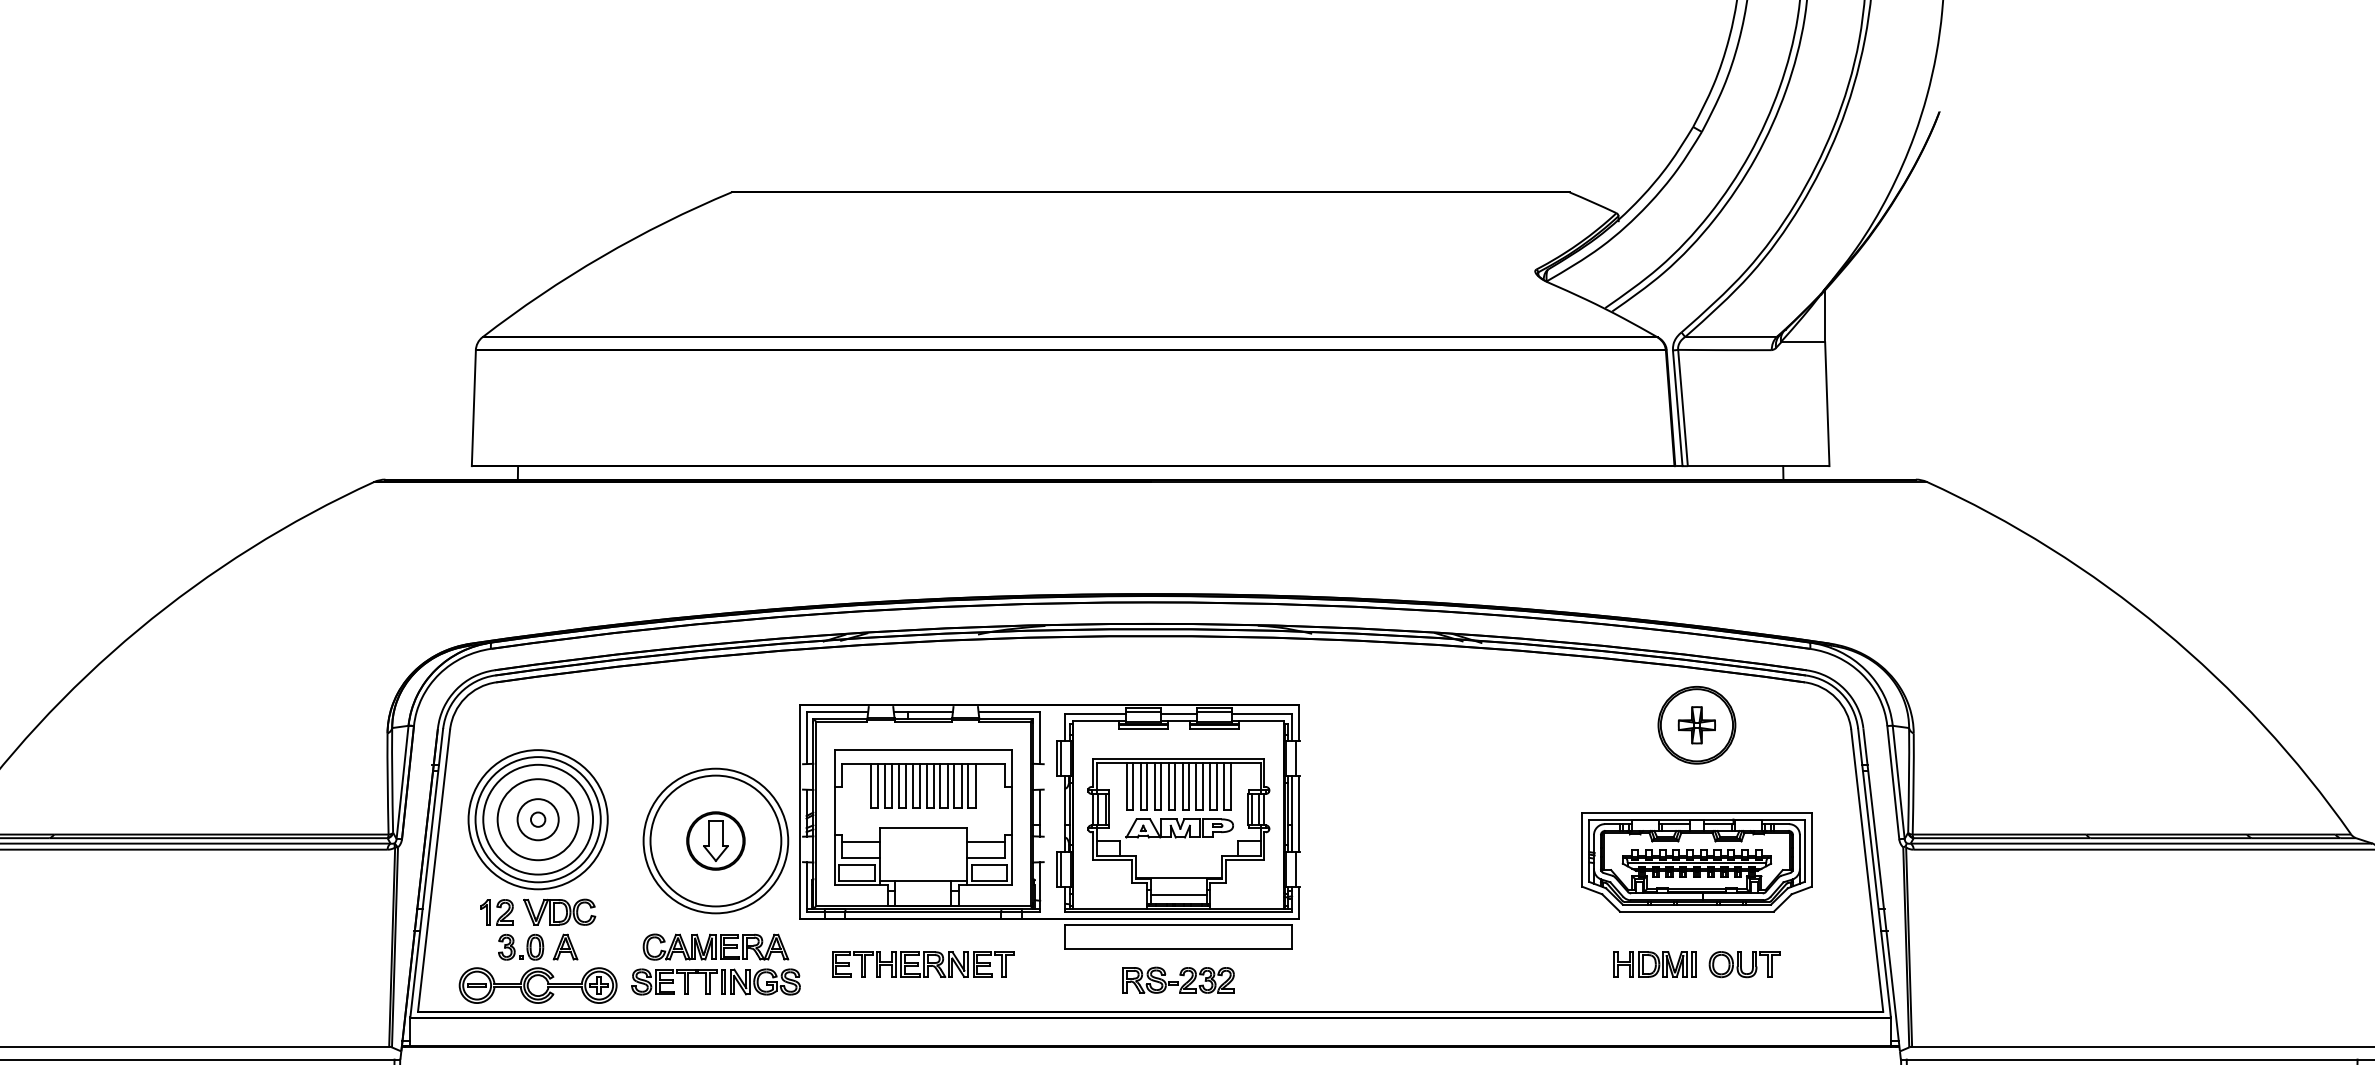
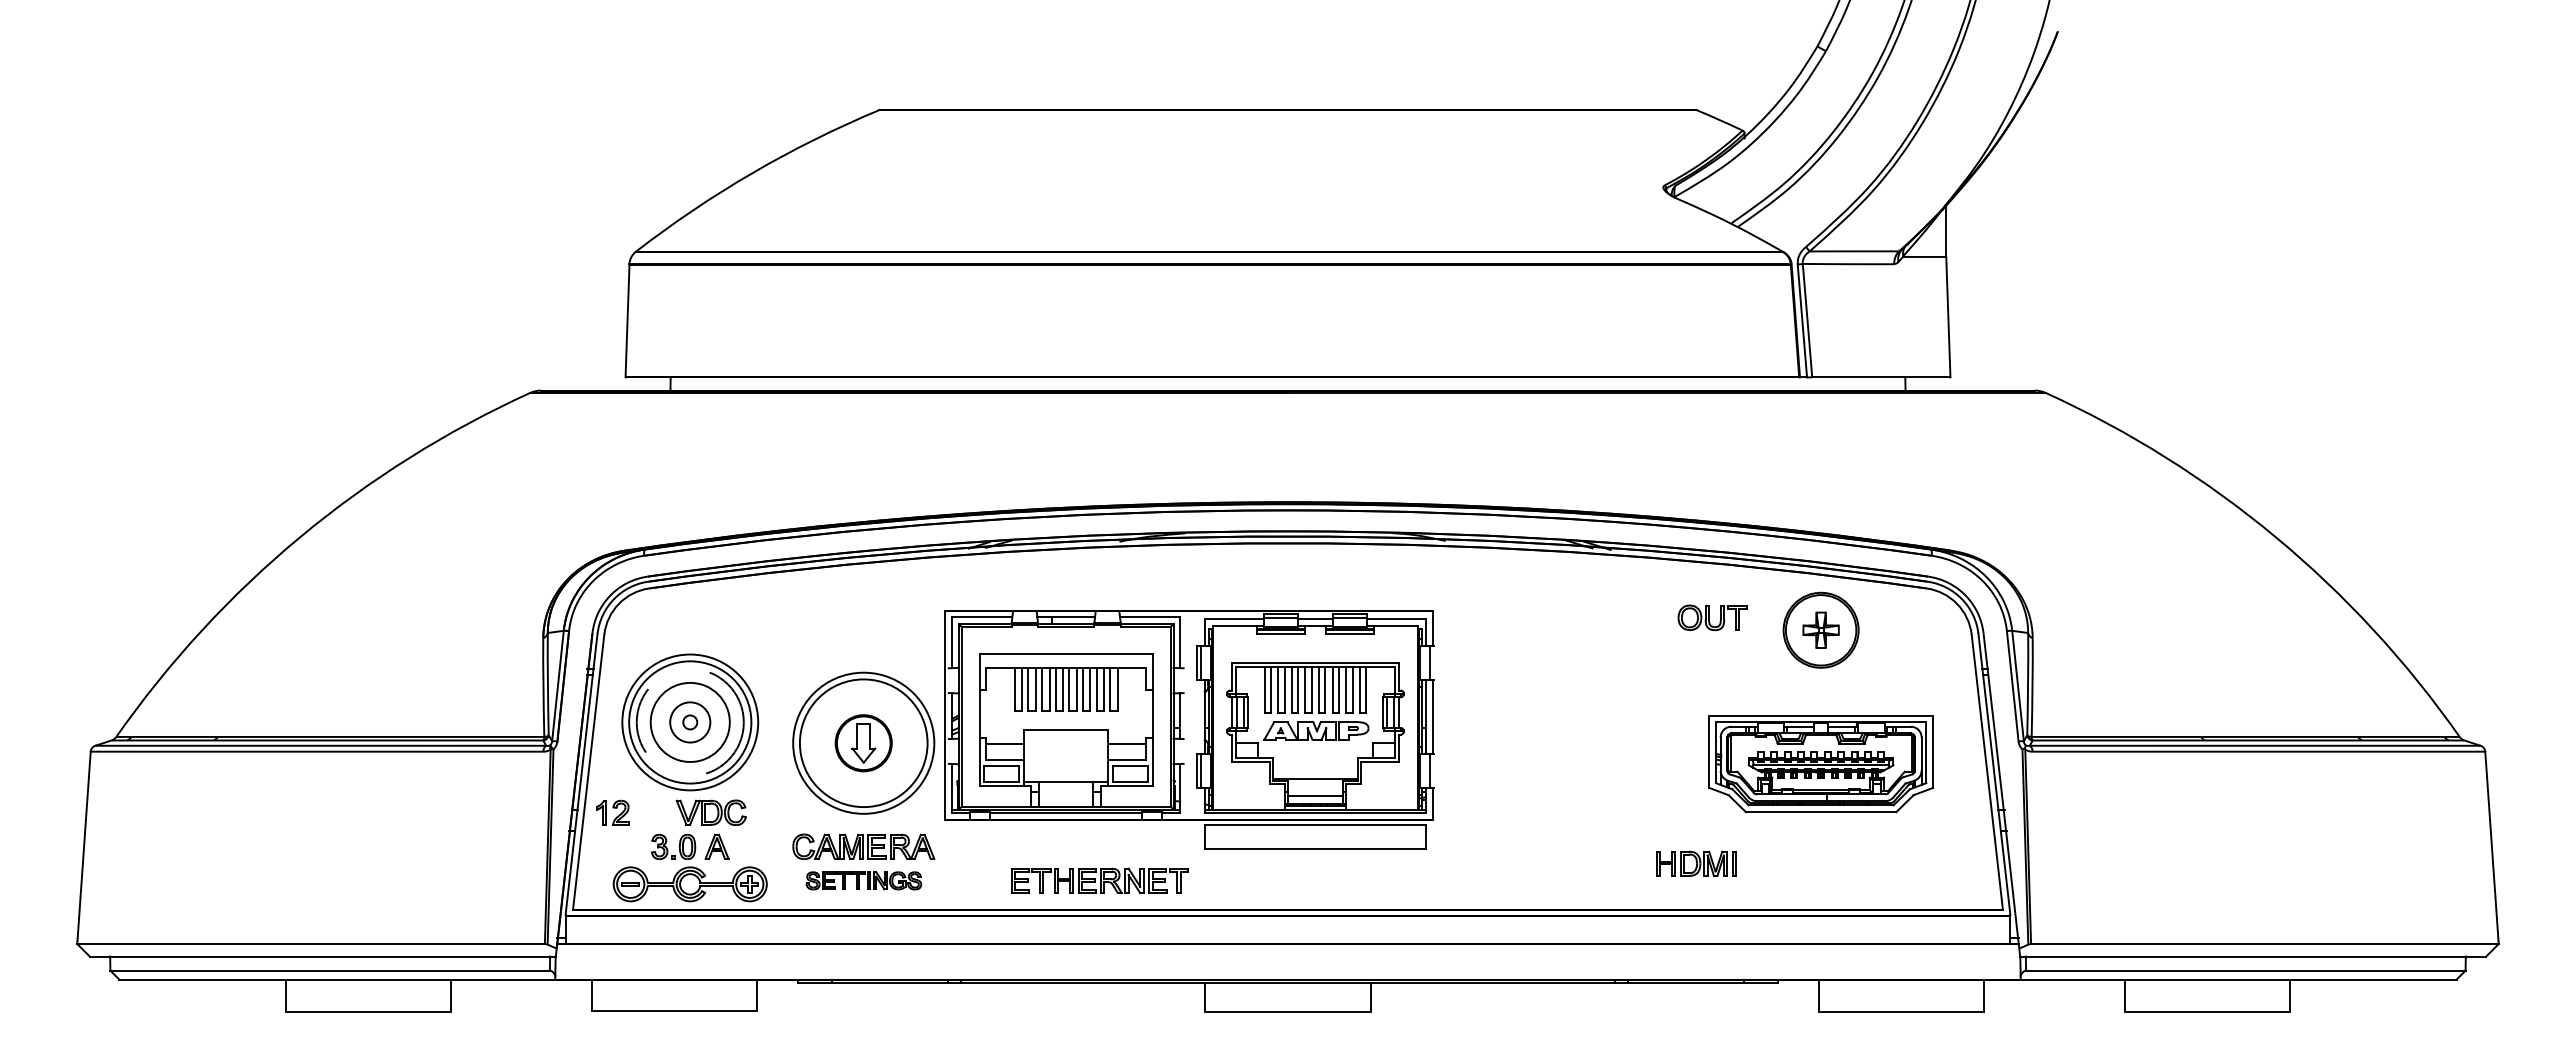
circle: (537, 819) -> (689, 722), solid -> dashed
part: (496, 911) -> (612, 812), moved
part: (922, 964) -> (1099, 880), moved
part: (1655, 964) -> (1696, 863), moved
part: (1744, 964) -> (1712, 617), moved
part: (1178, 979) -> (1315, 878), removed
part: (715, 981) -> (863, 880), size x0.7

